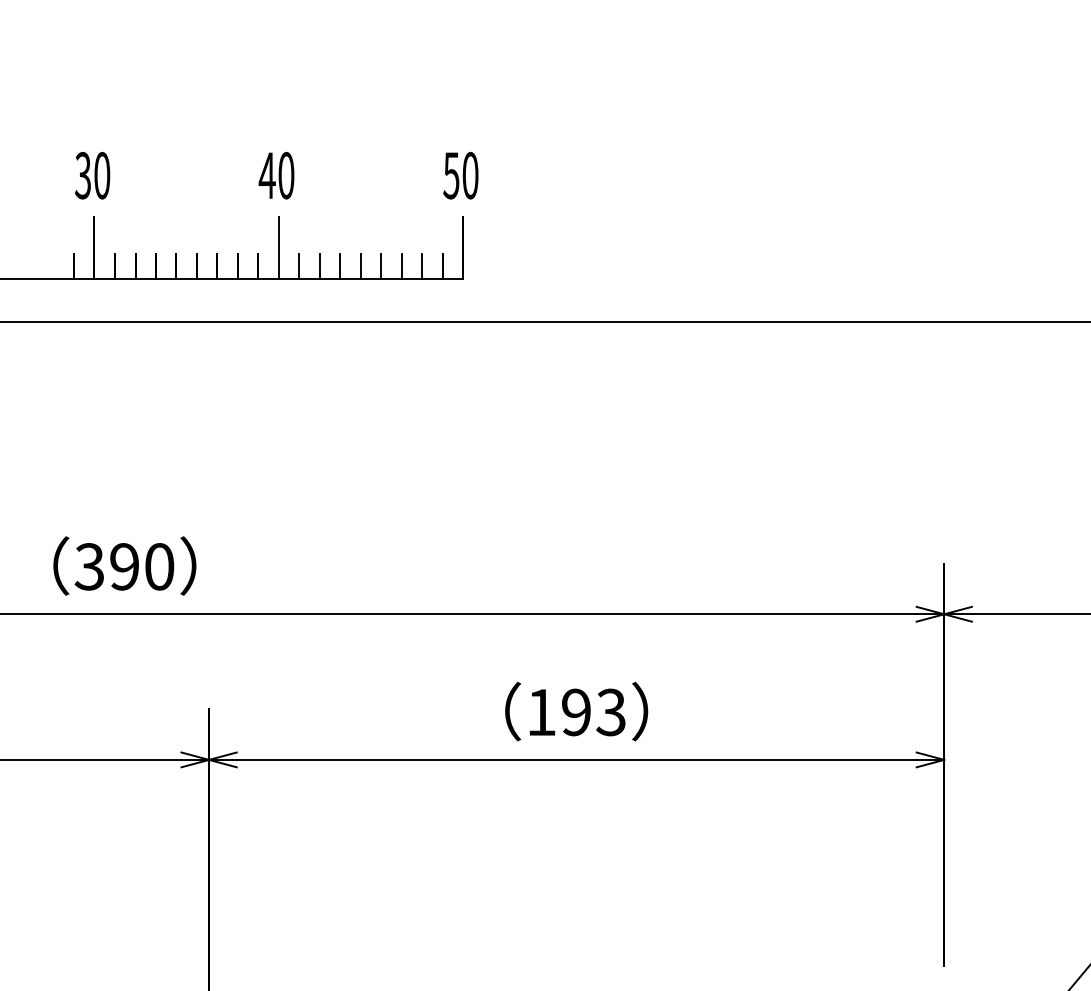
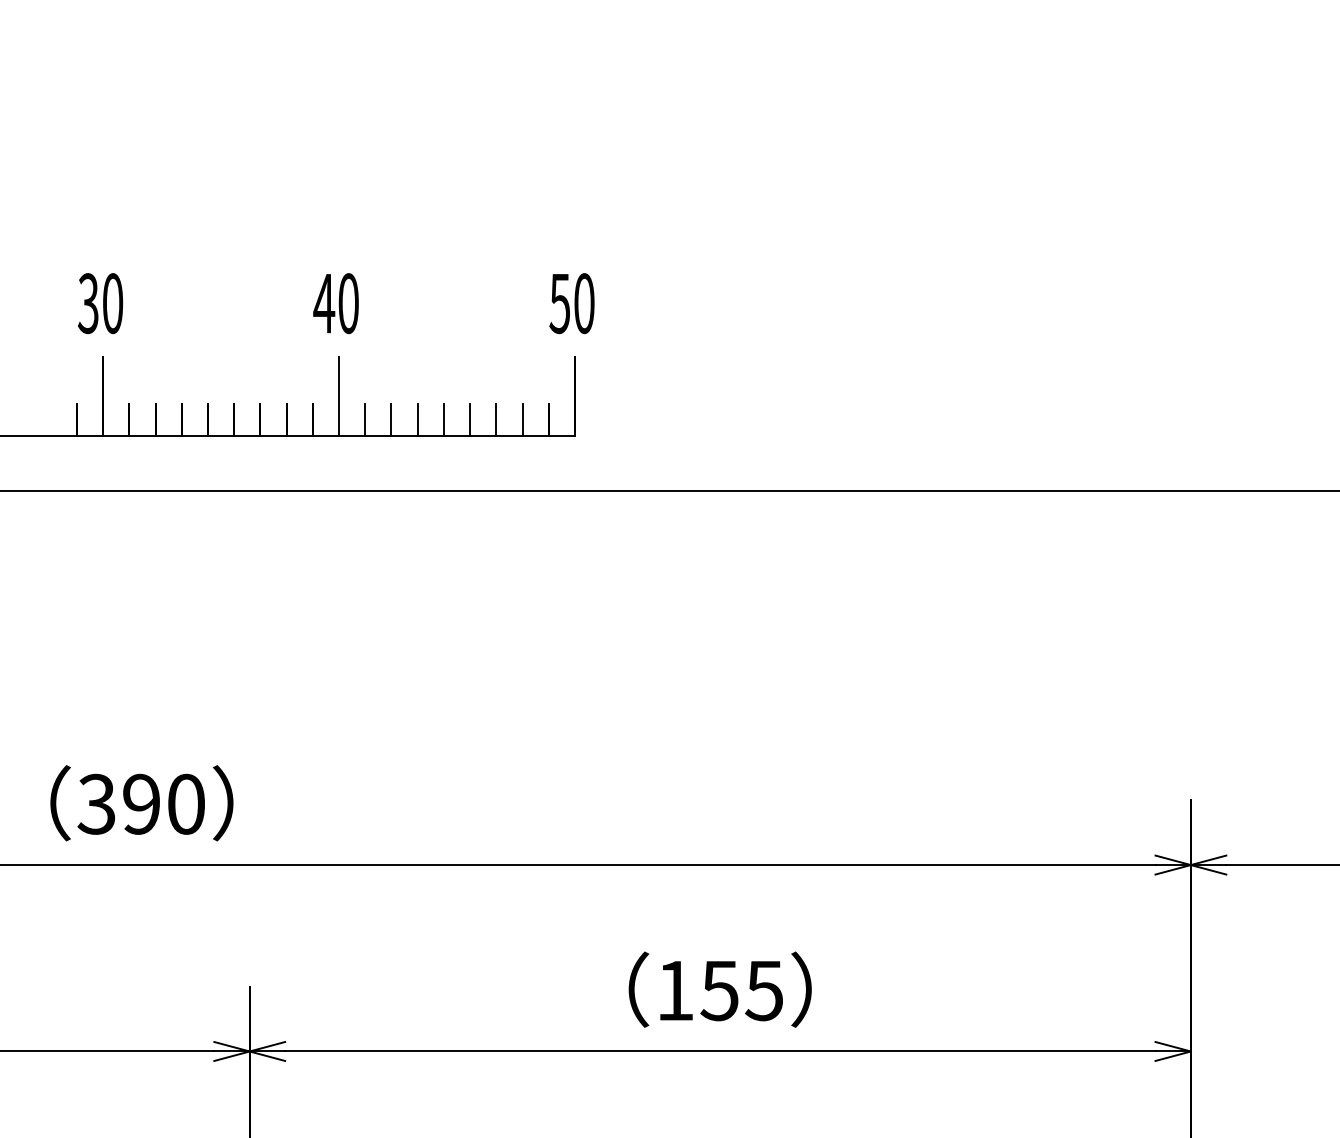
text: (593, 712) -> (741, 990), 193 -> 155

